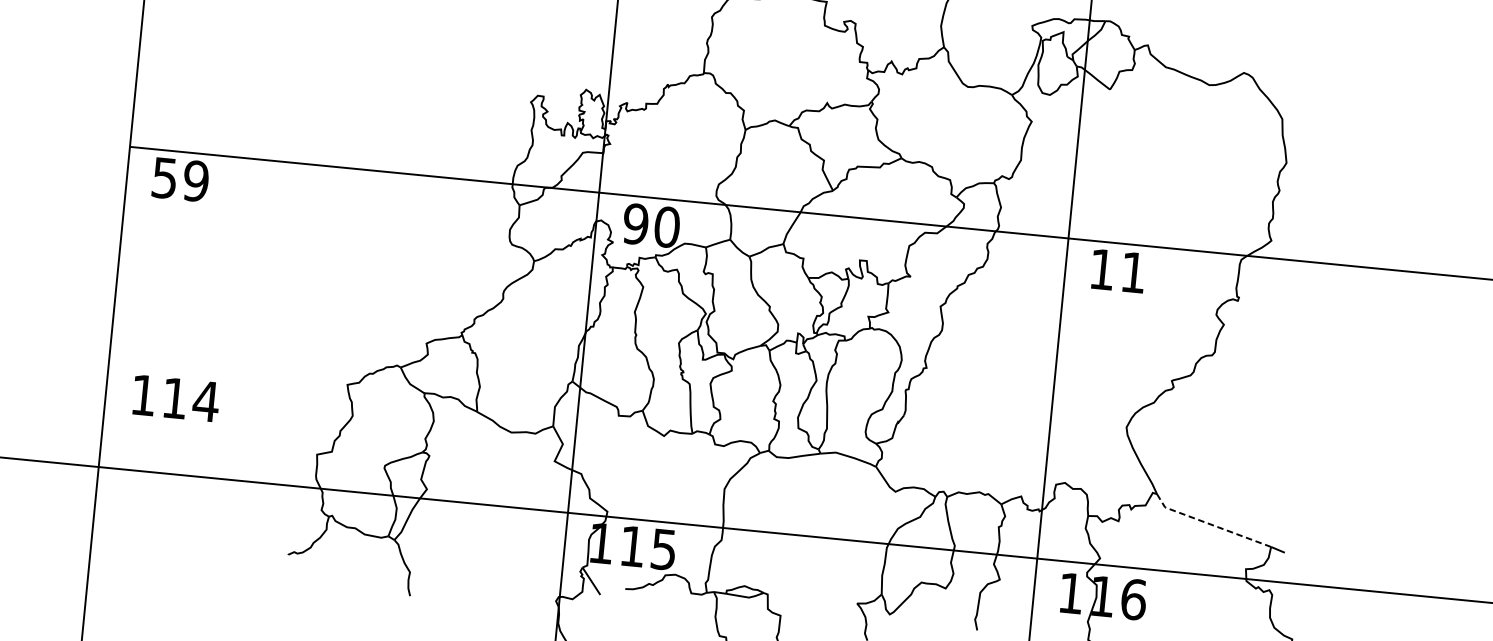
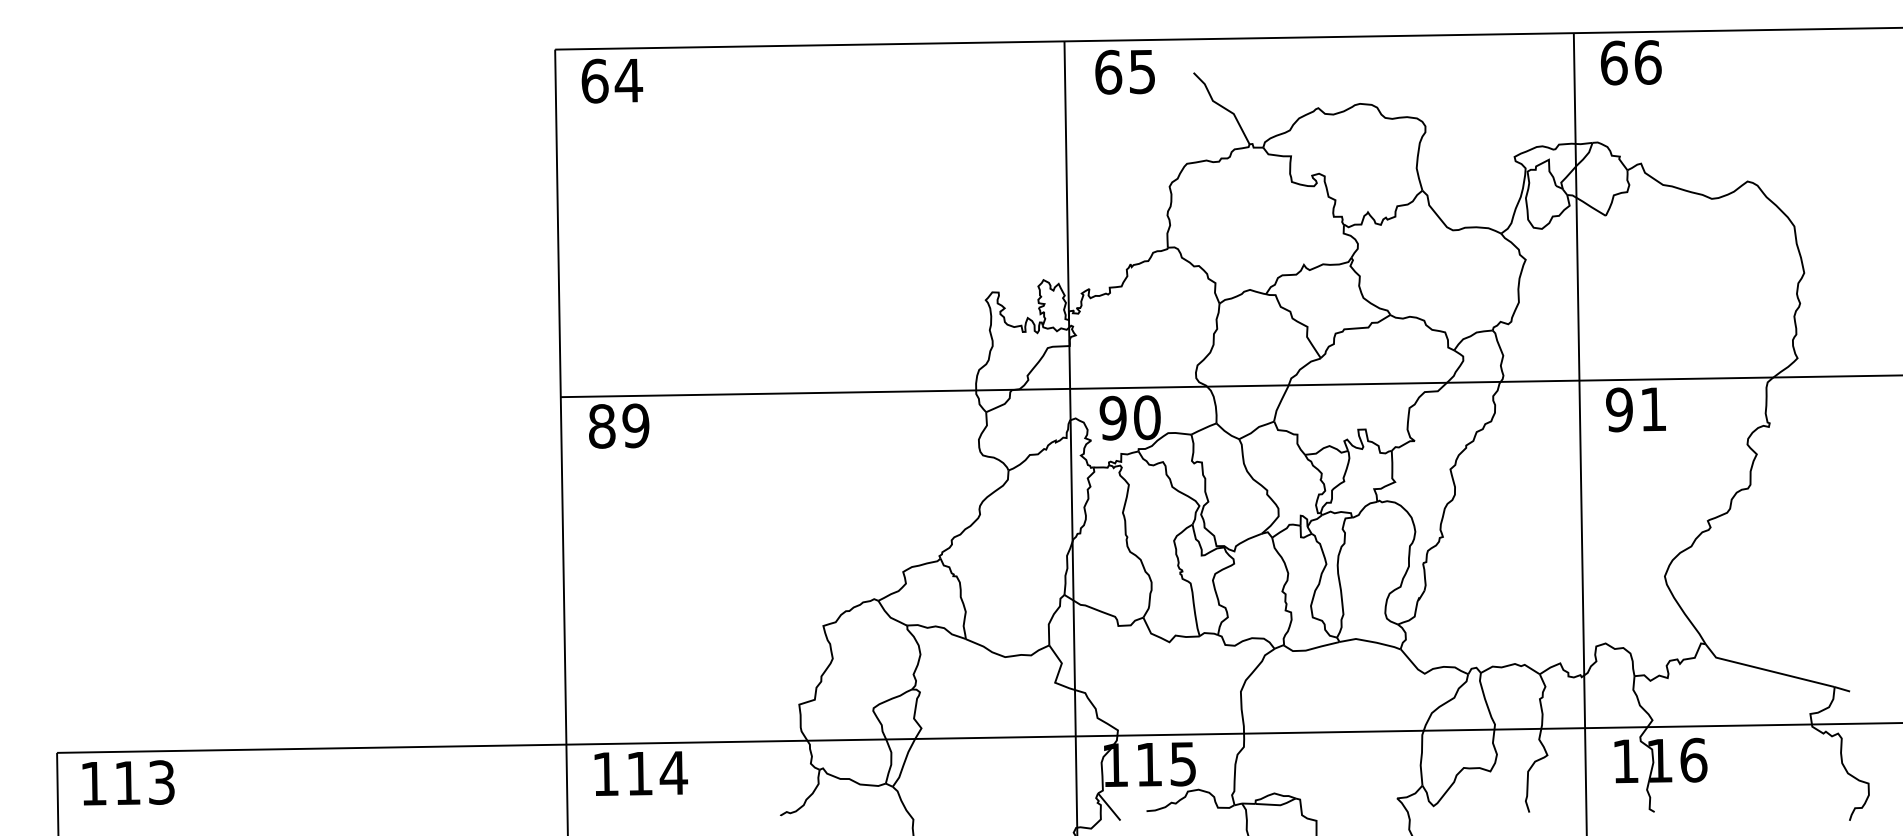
text: (165, 178) -> (602, 426), 59 -> 89
text: (1102, 269) -> (1619, 409), 11 -> 91
text: (176, 398) -> (641, 773), moved
line: (1210, 524) -> (1766, 670), dashed -> solid

